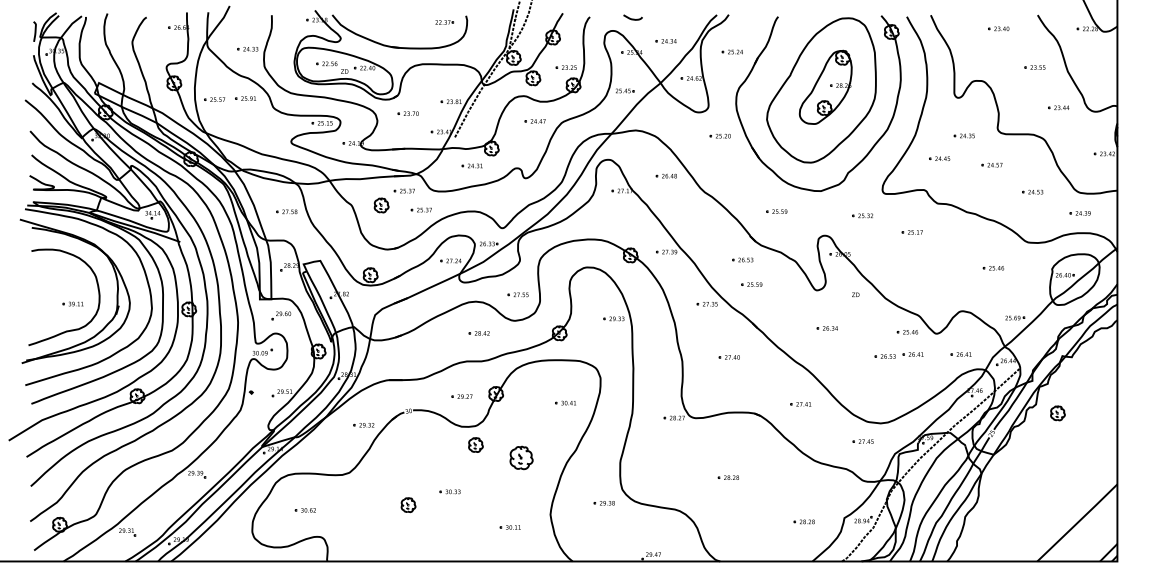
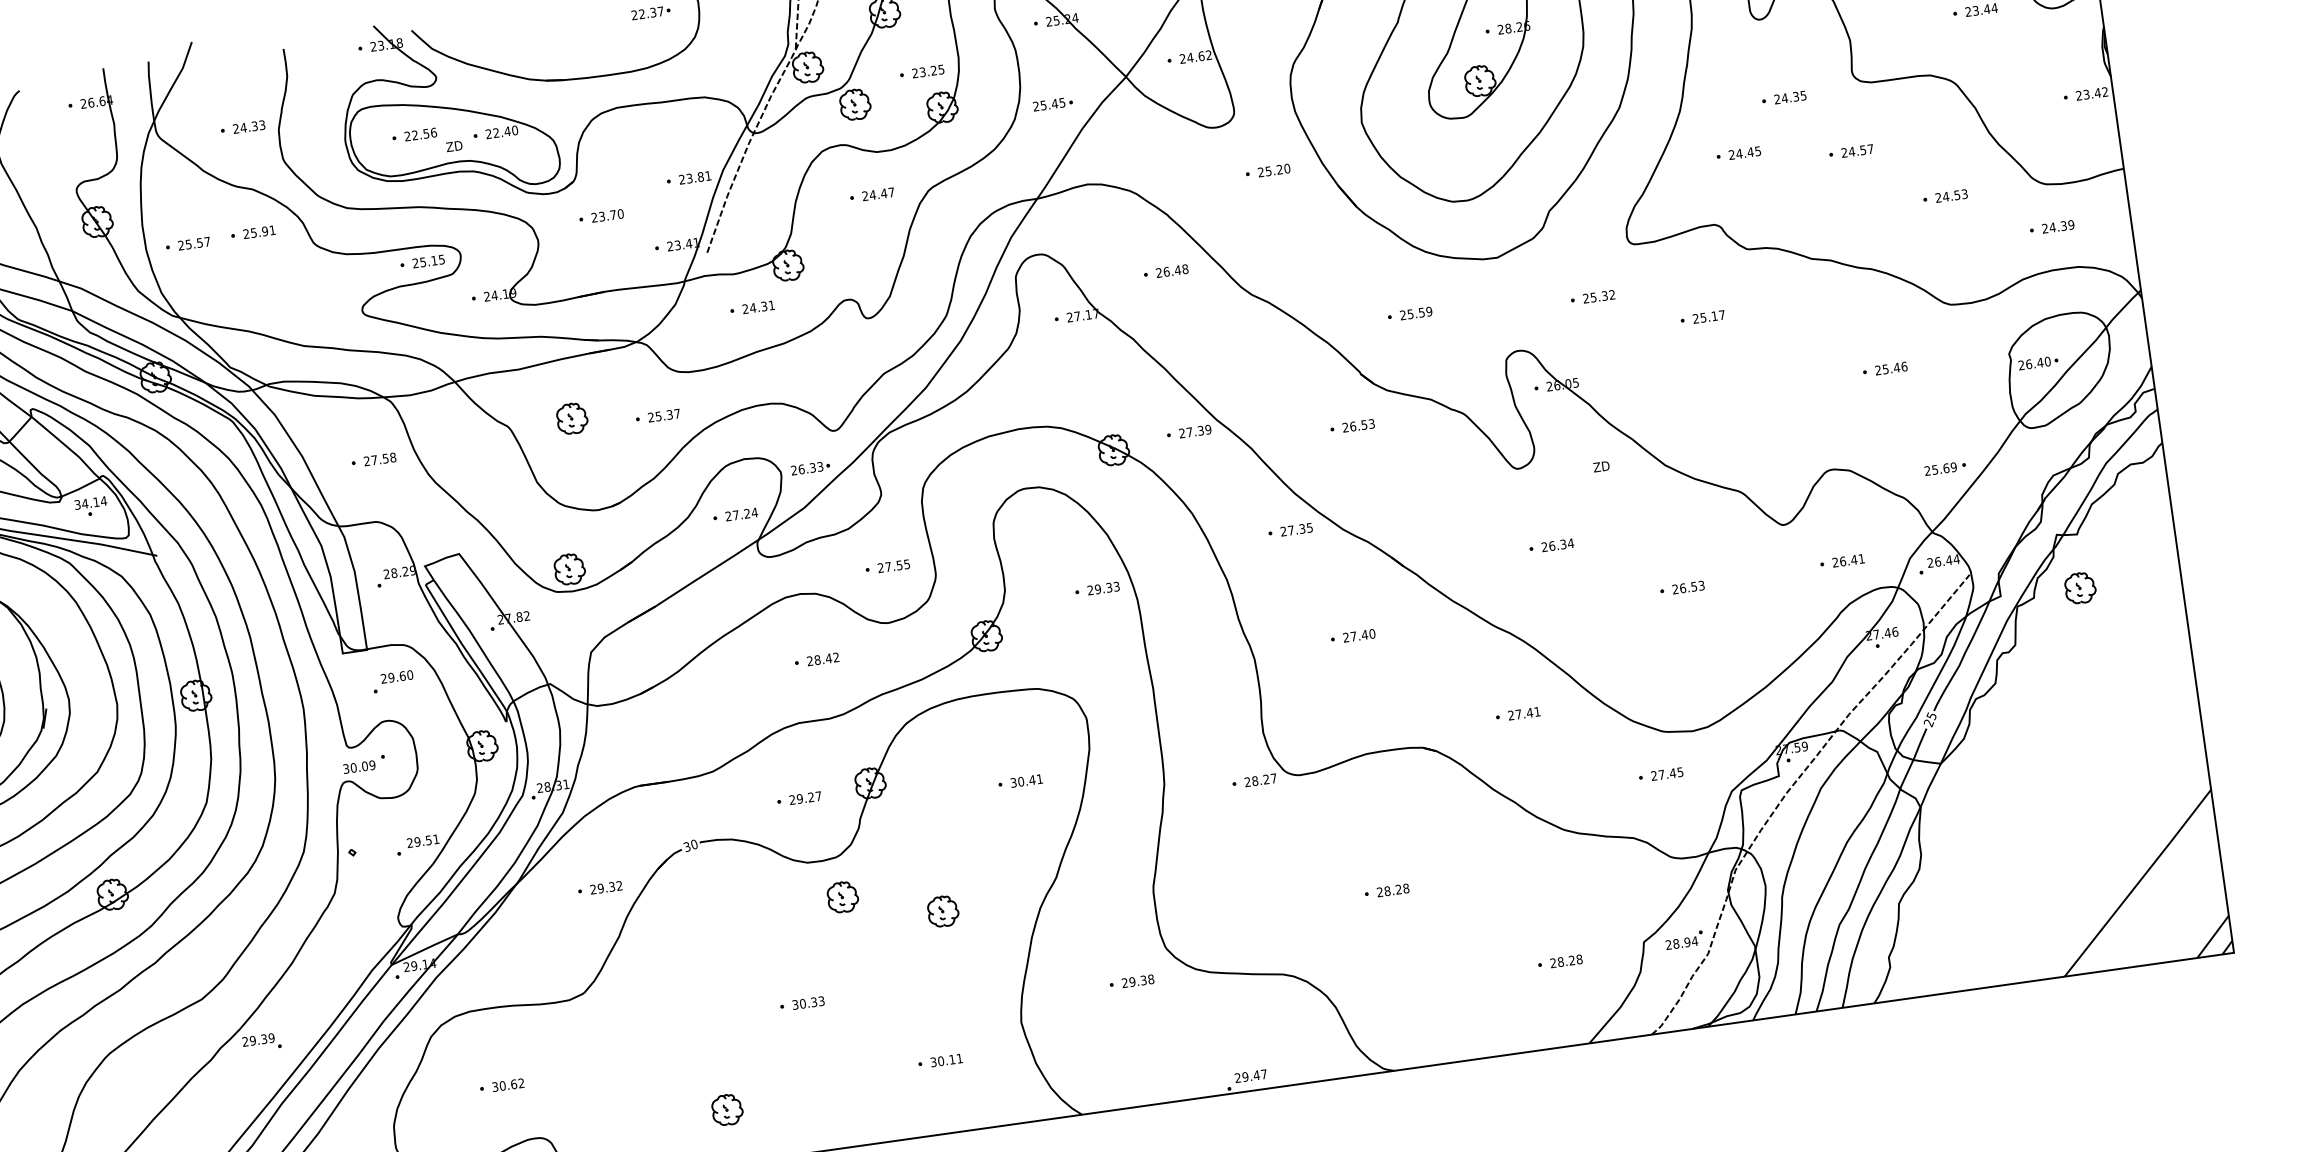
part: (403, 190) -> (614, 380), removed
part: (751, 284) -> (1377, 475), removed
part: (906, 332) -> (1719, 531), removed
part: (912, 354) -> (1739, 576), removed
part: (1057, 413) -> (2079, 588), moved
part: (521, 458) -> (943, 912), size x0.62
part: (408, 505) -> (727, 1110), moved

